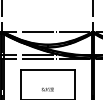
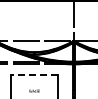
line: (47, 70) -> (34, 74), solid -> dashed

